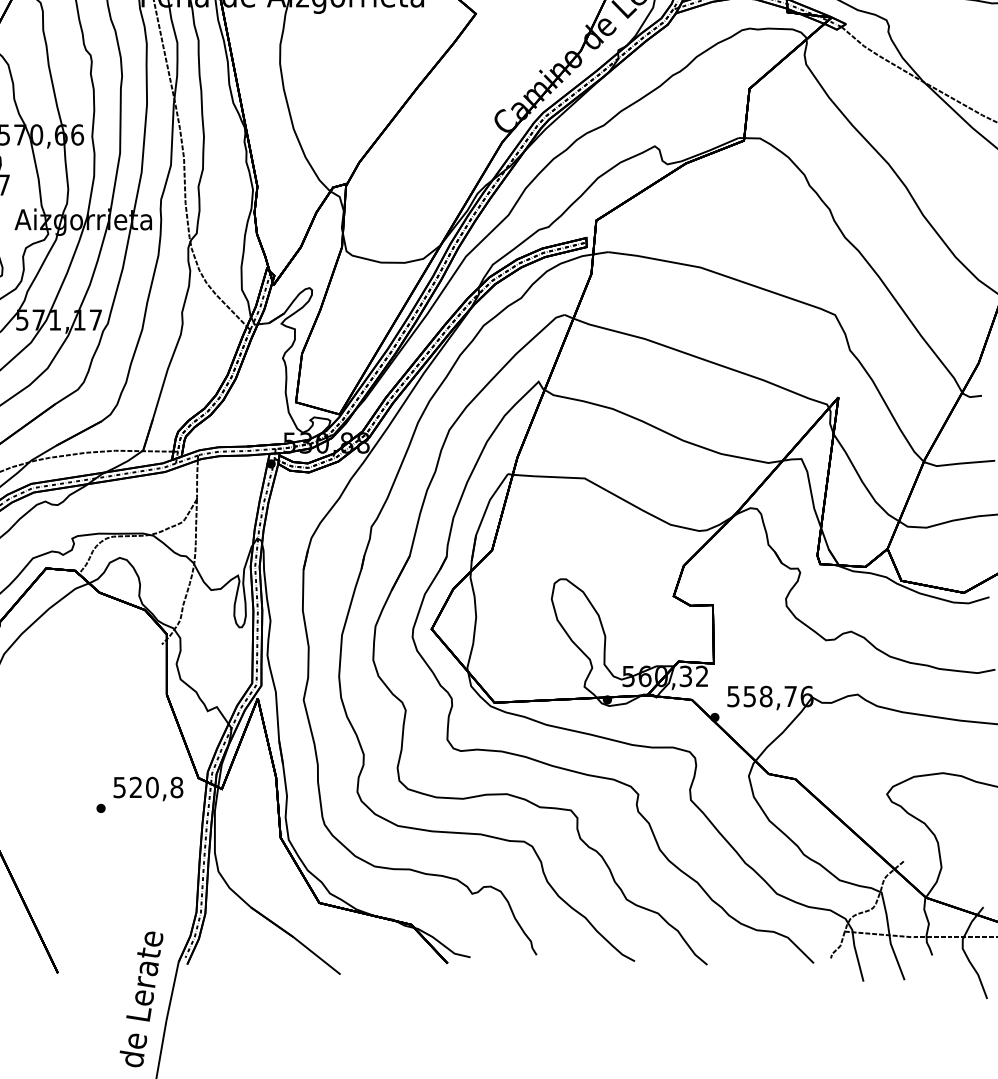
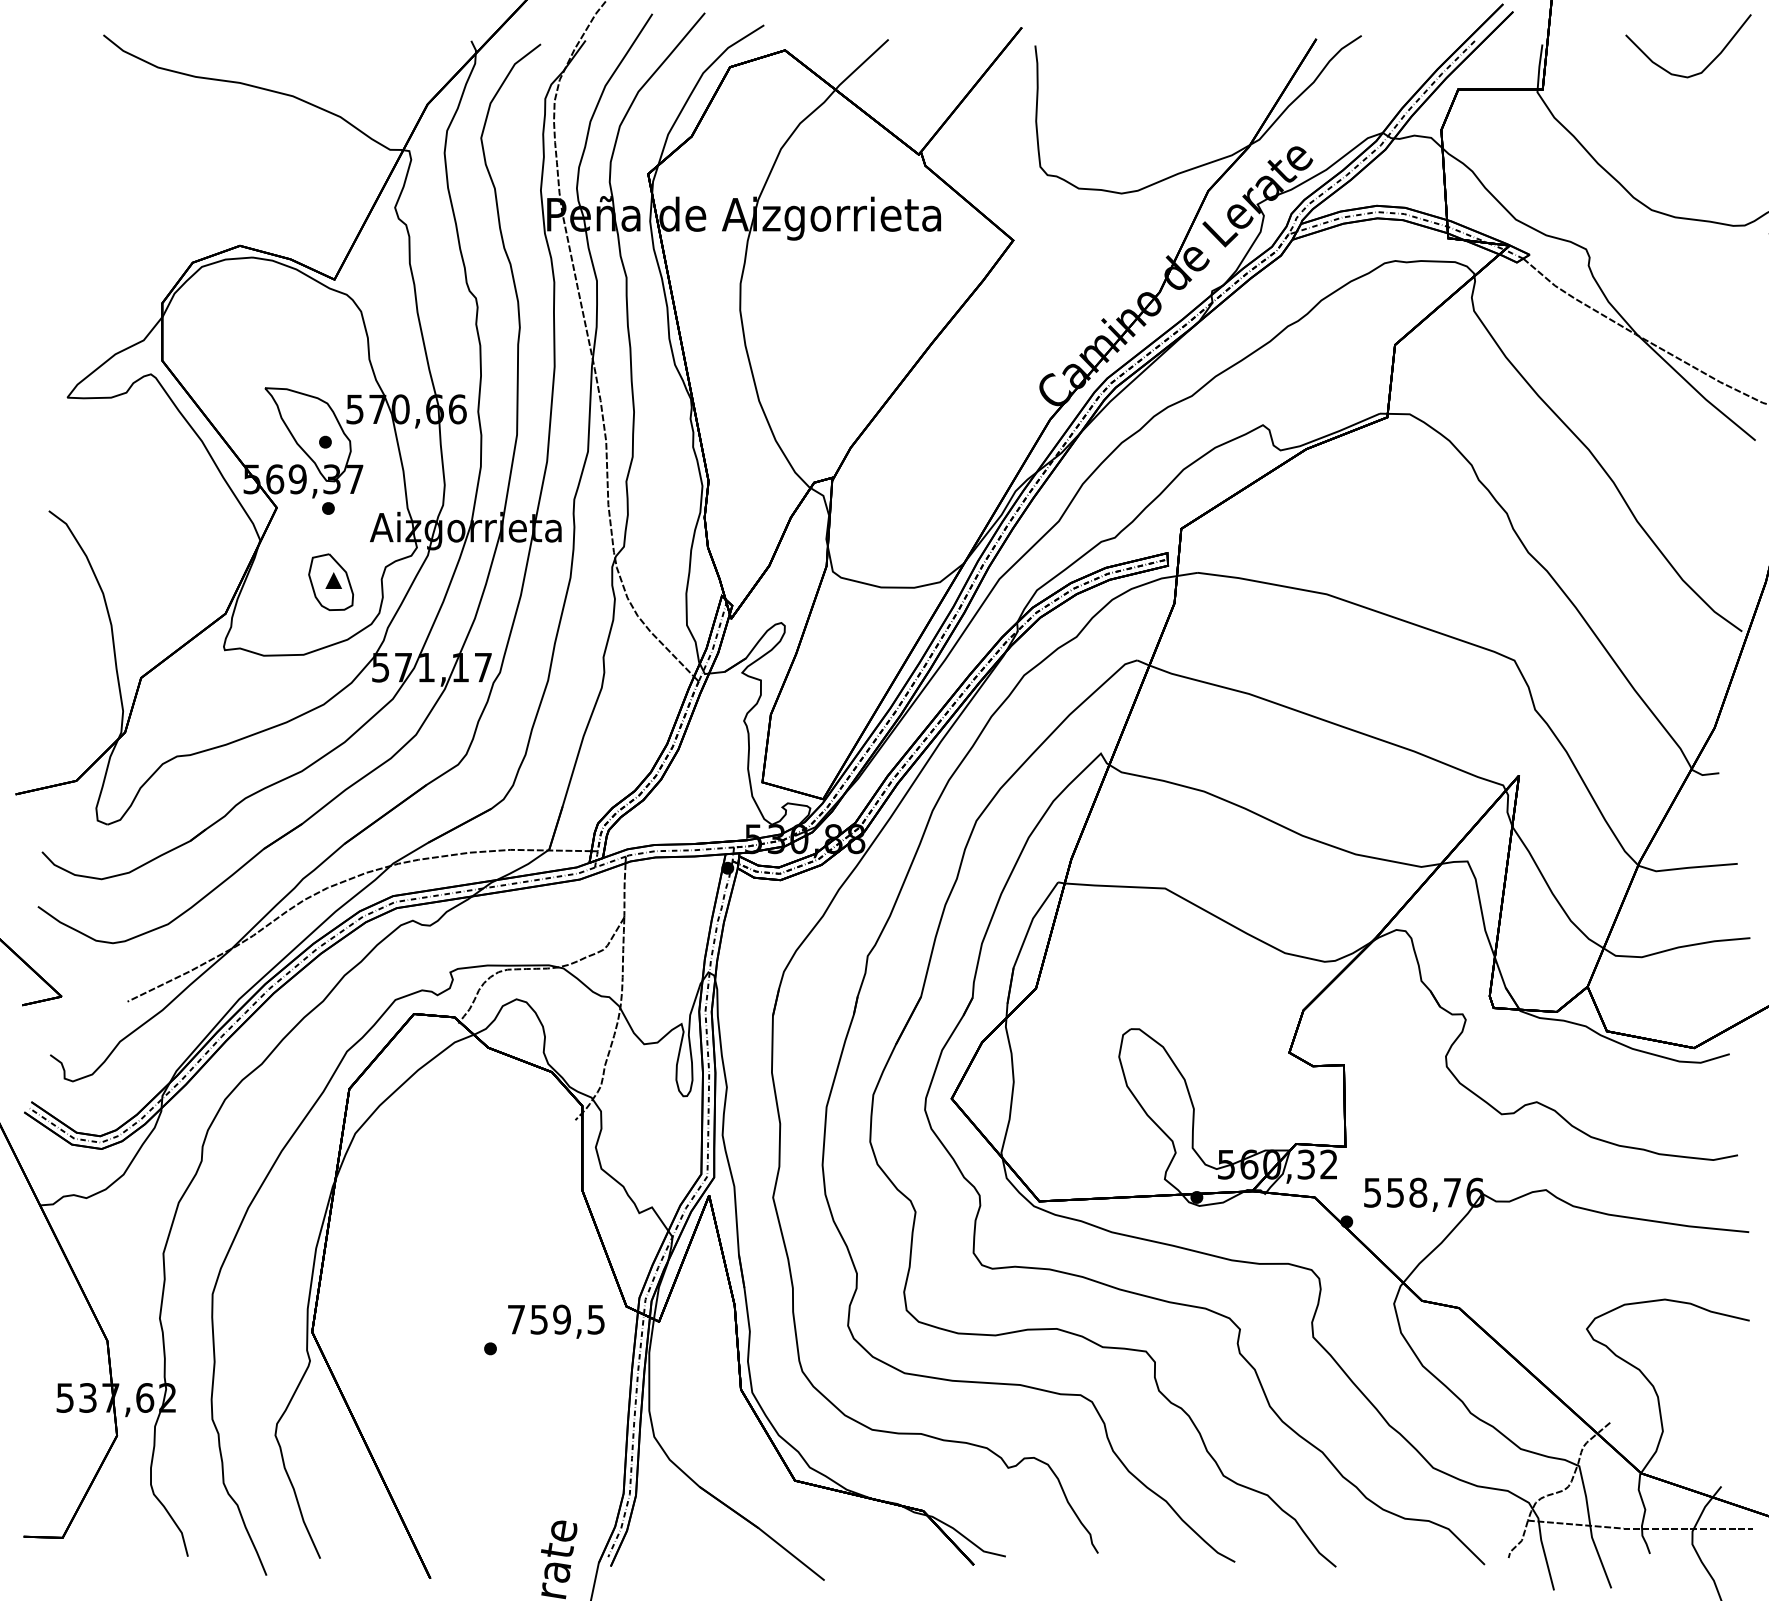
text: (148, 787) -> (556, 1319), 520,8 -> 759,5

